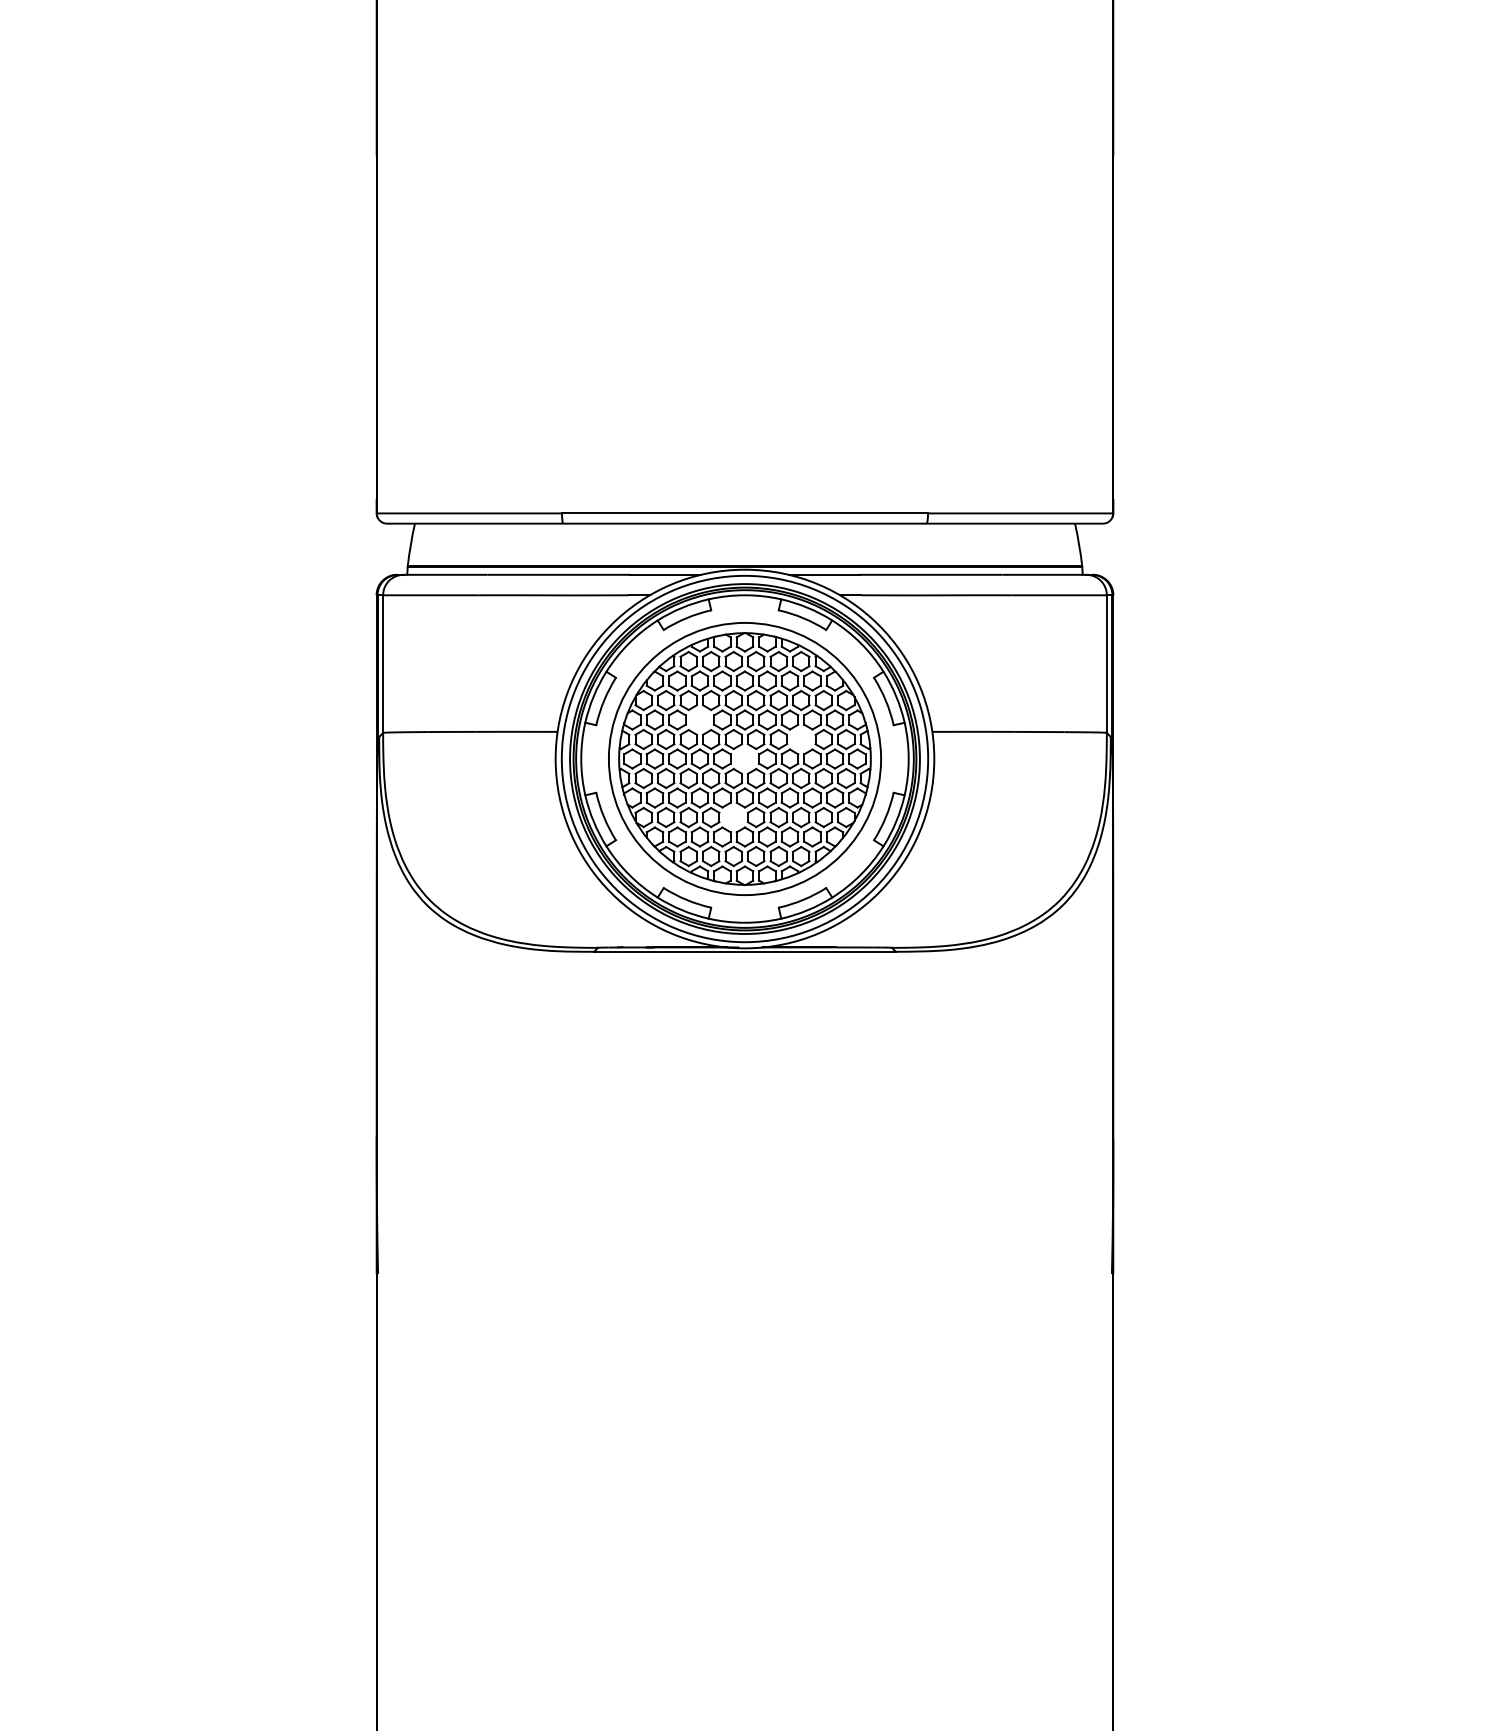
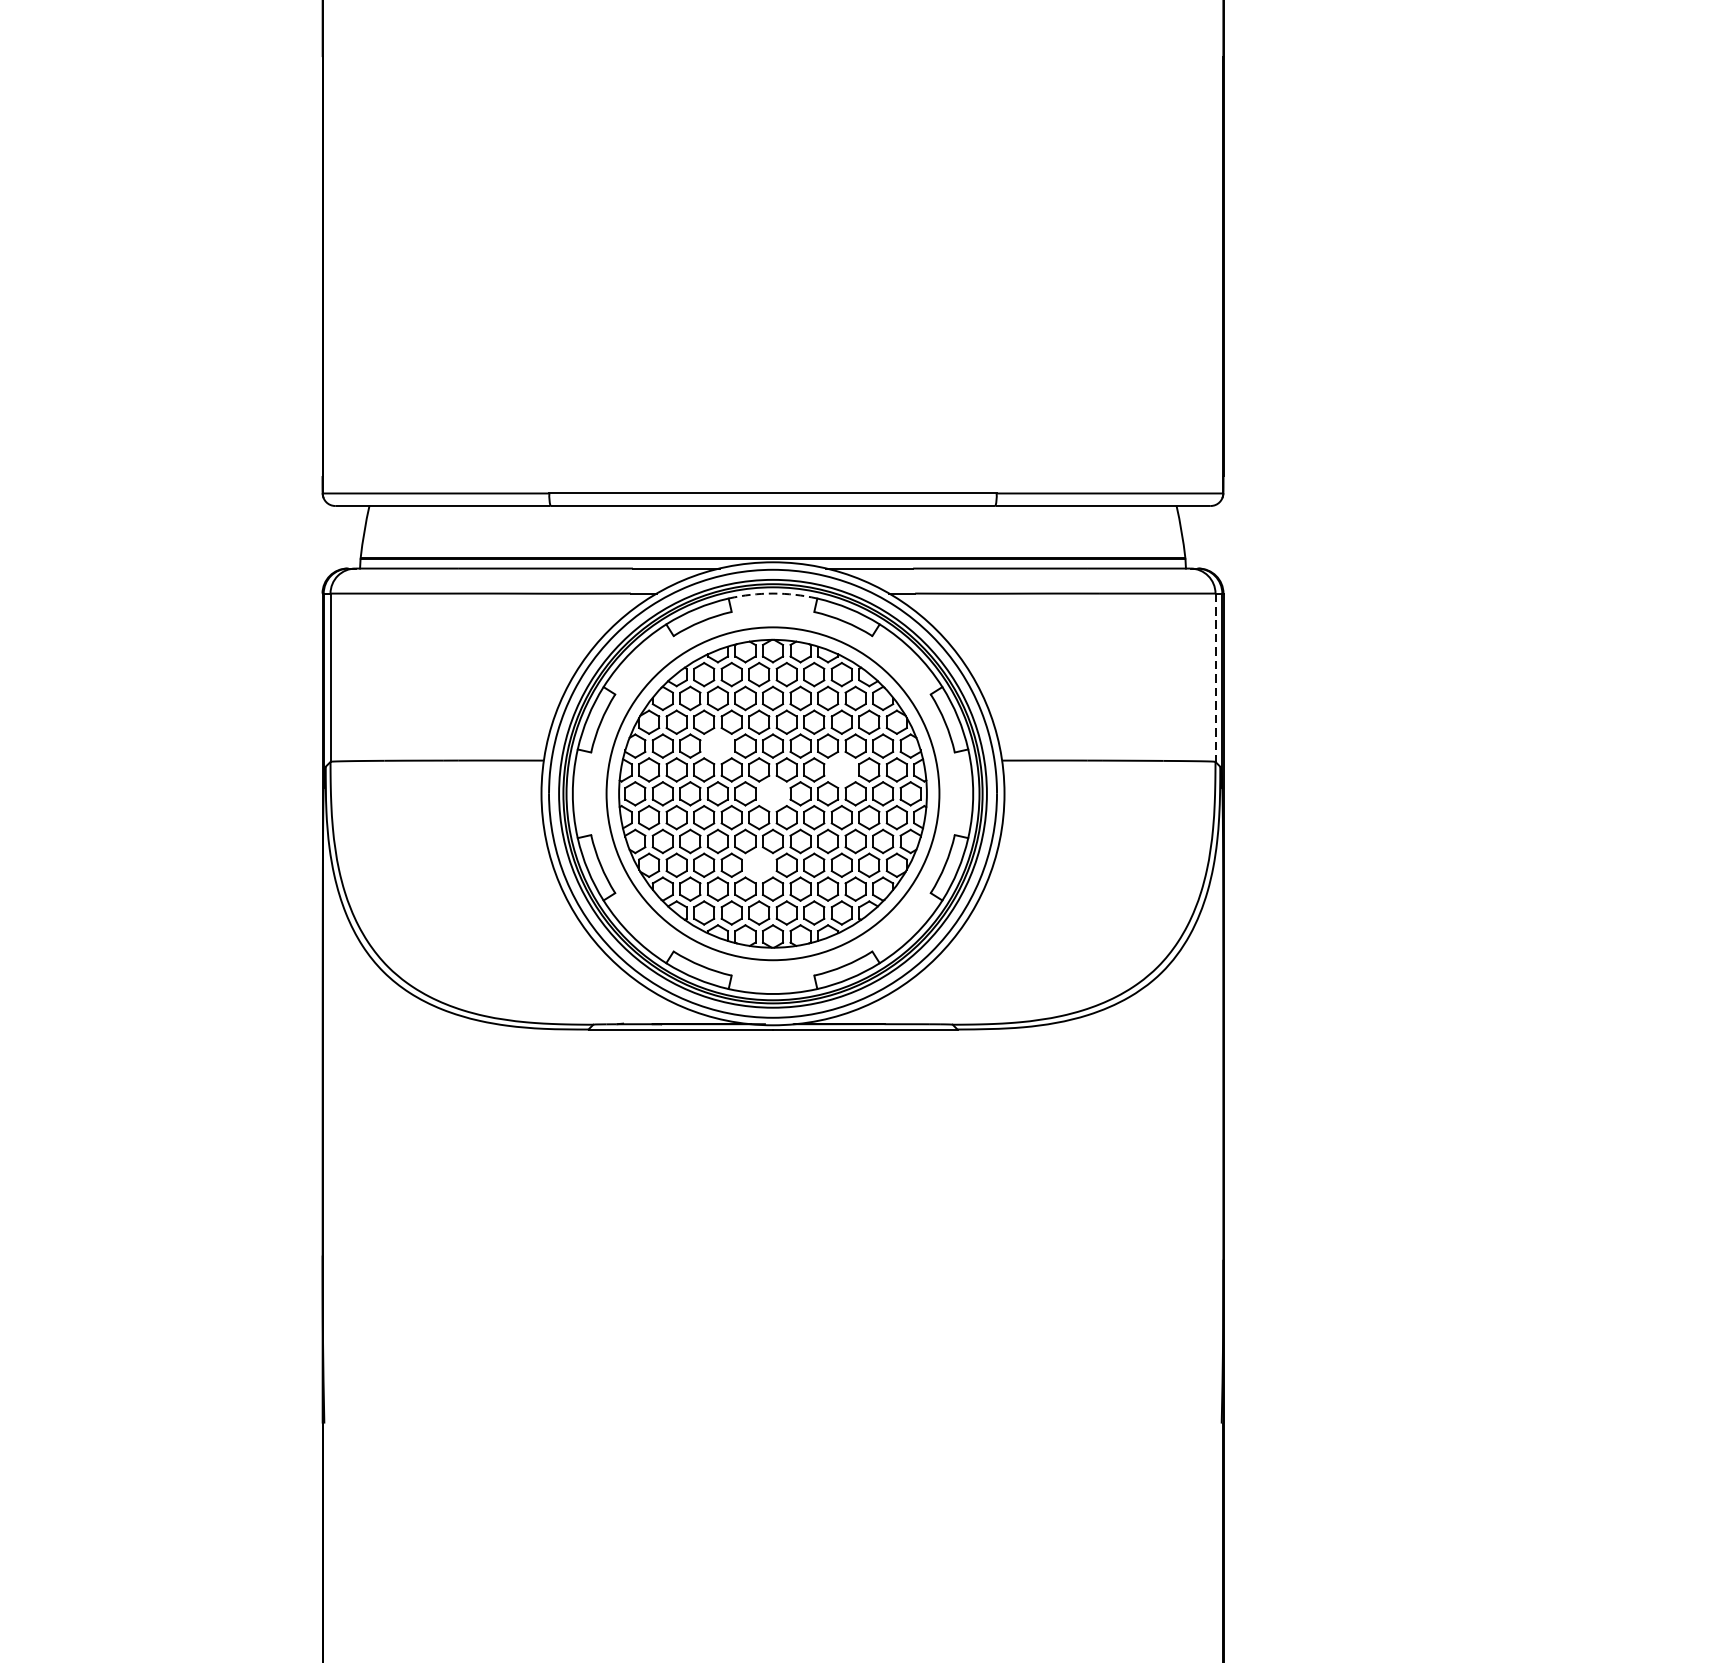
arc: (744, 595) -> (772, 593), solid -> dashed
line: (1106, 664) -> (1215, 678), solid -> dashed

